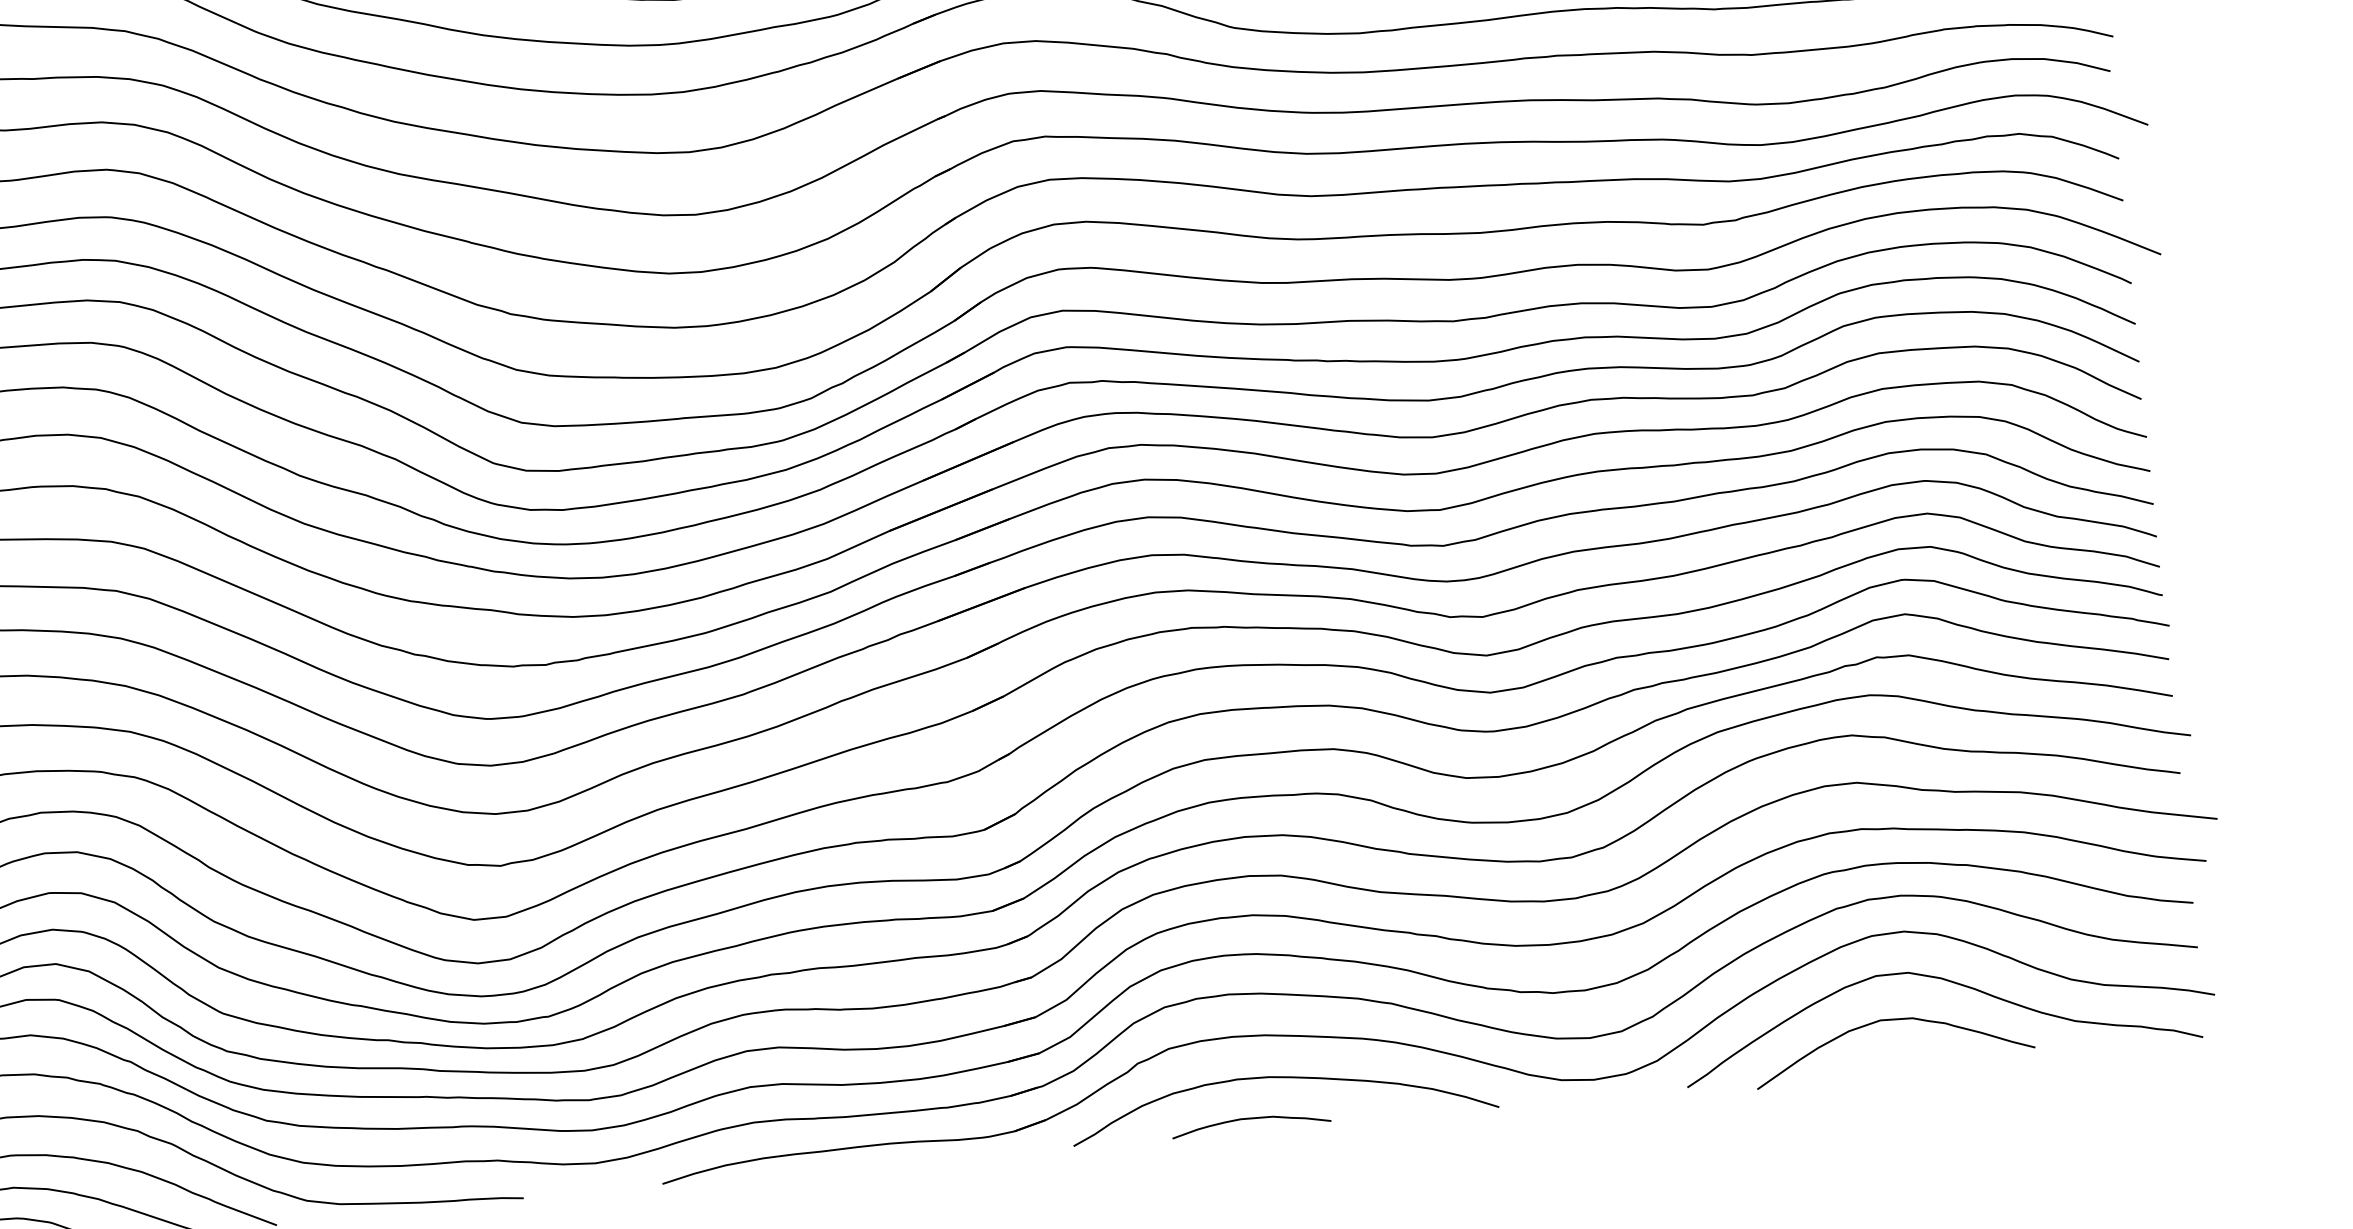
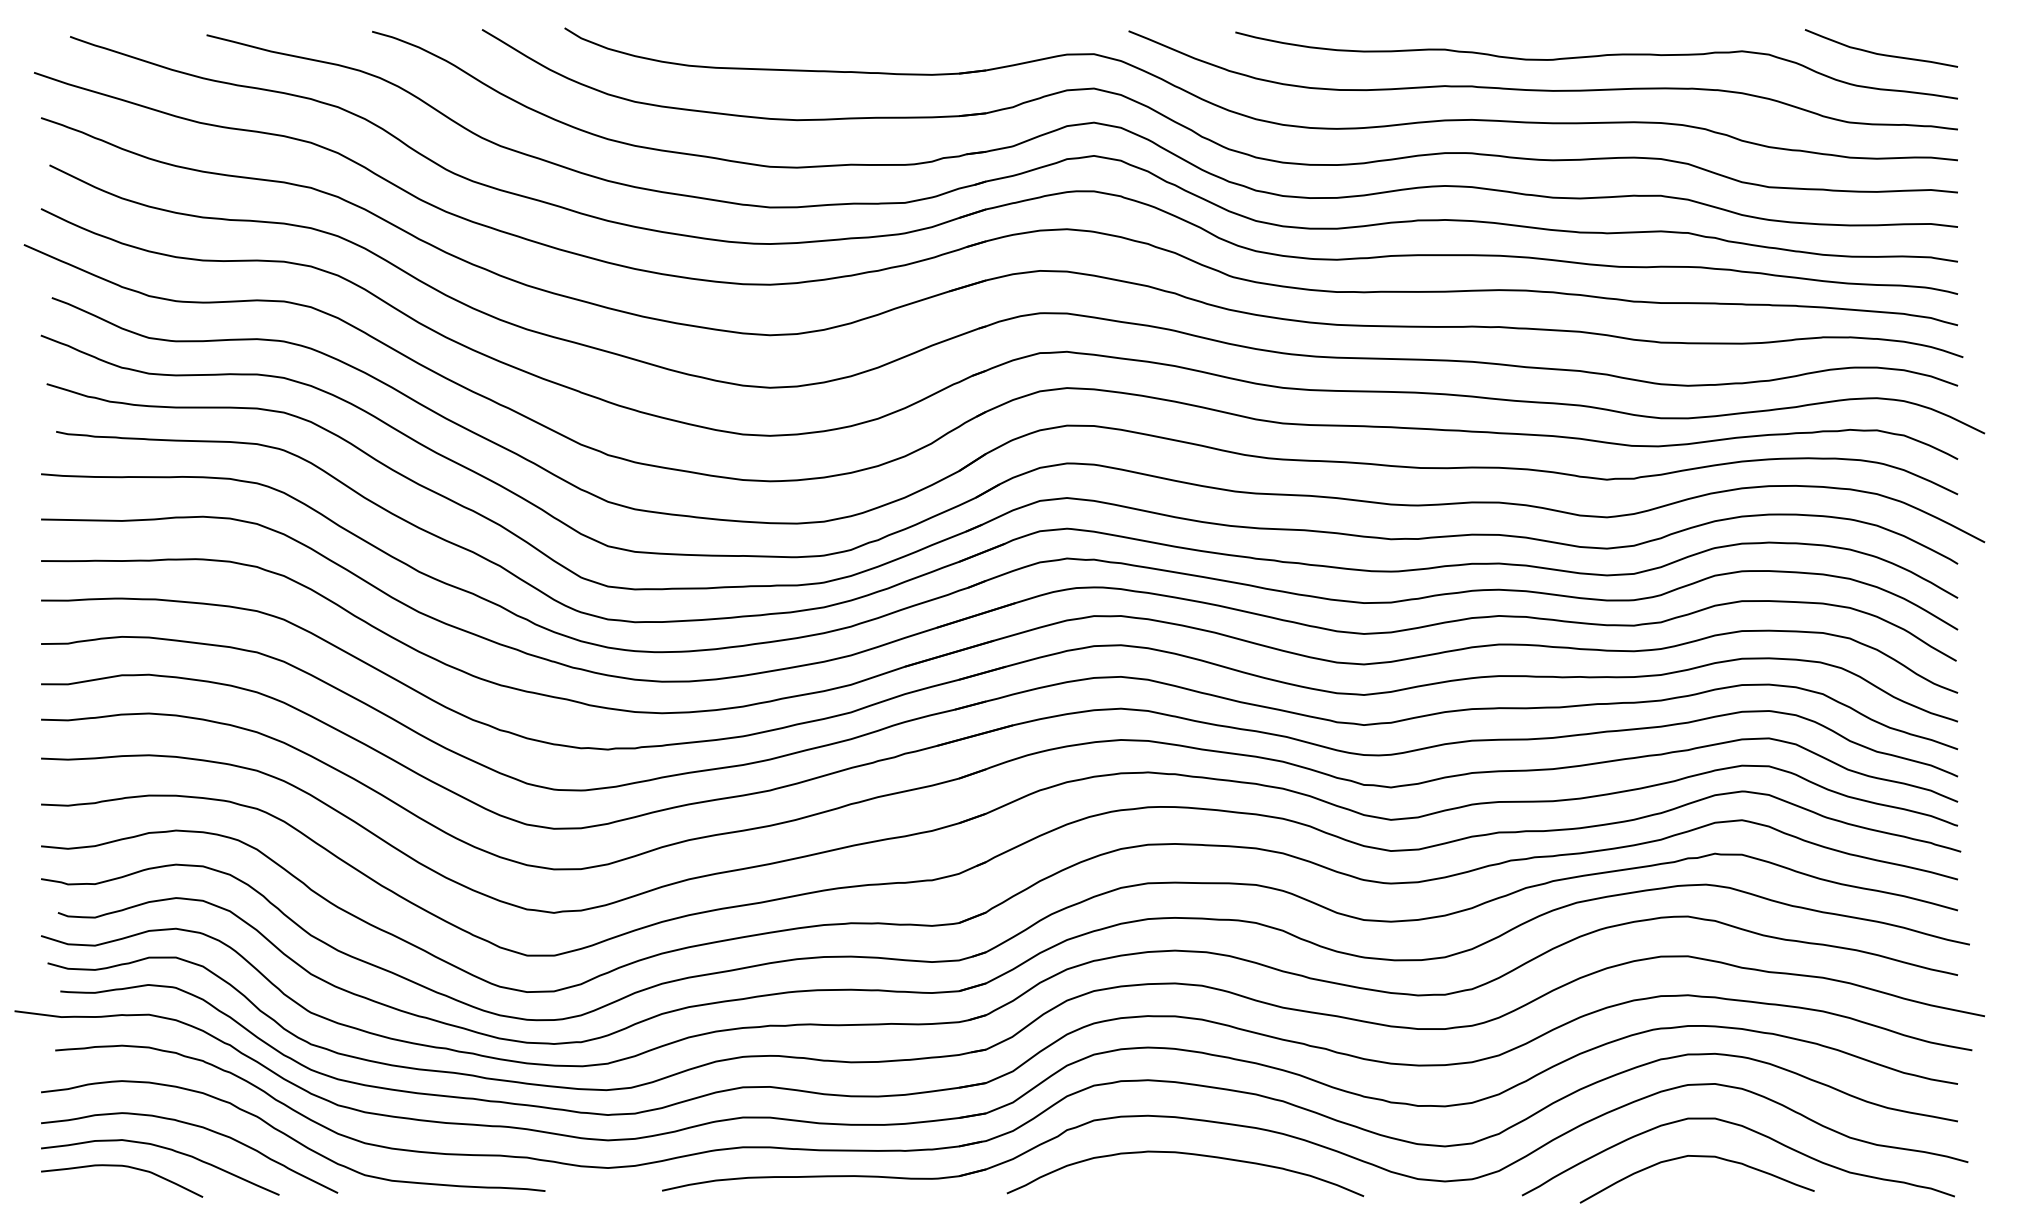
curve: (1250, 1118) -> (1156, 1185), removed

